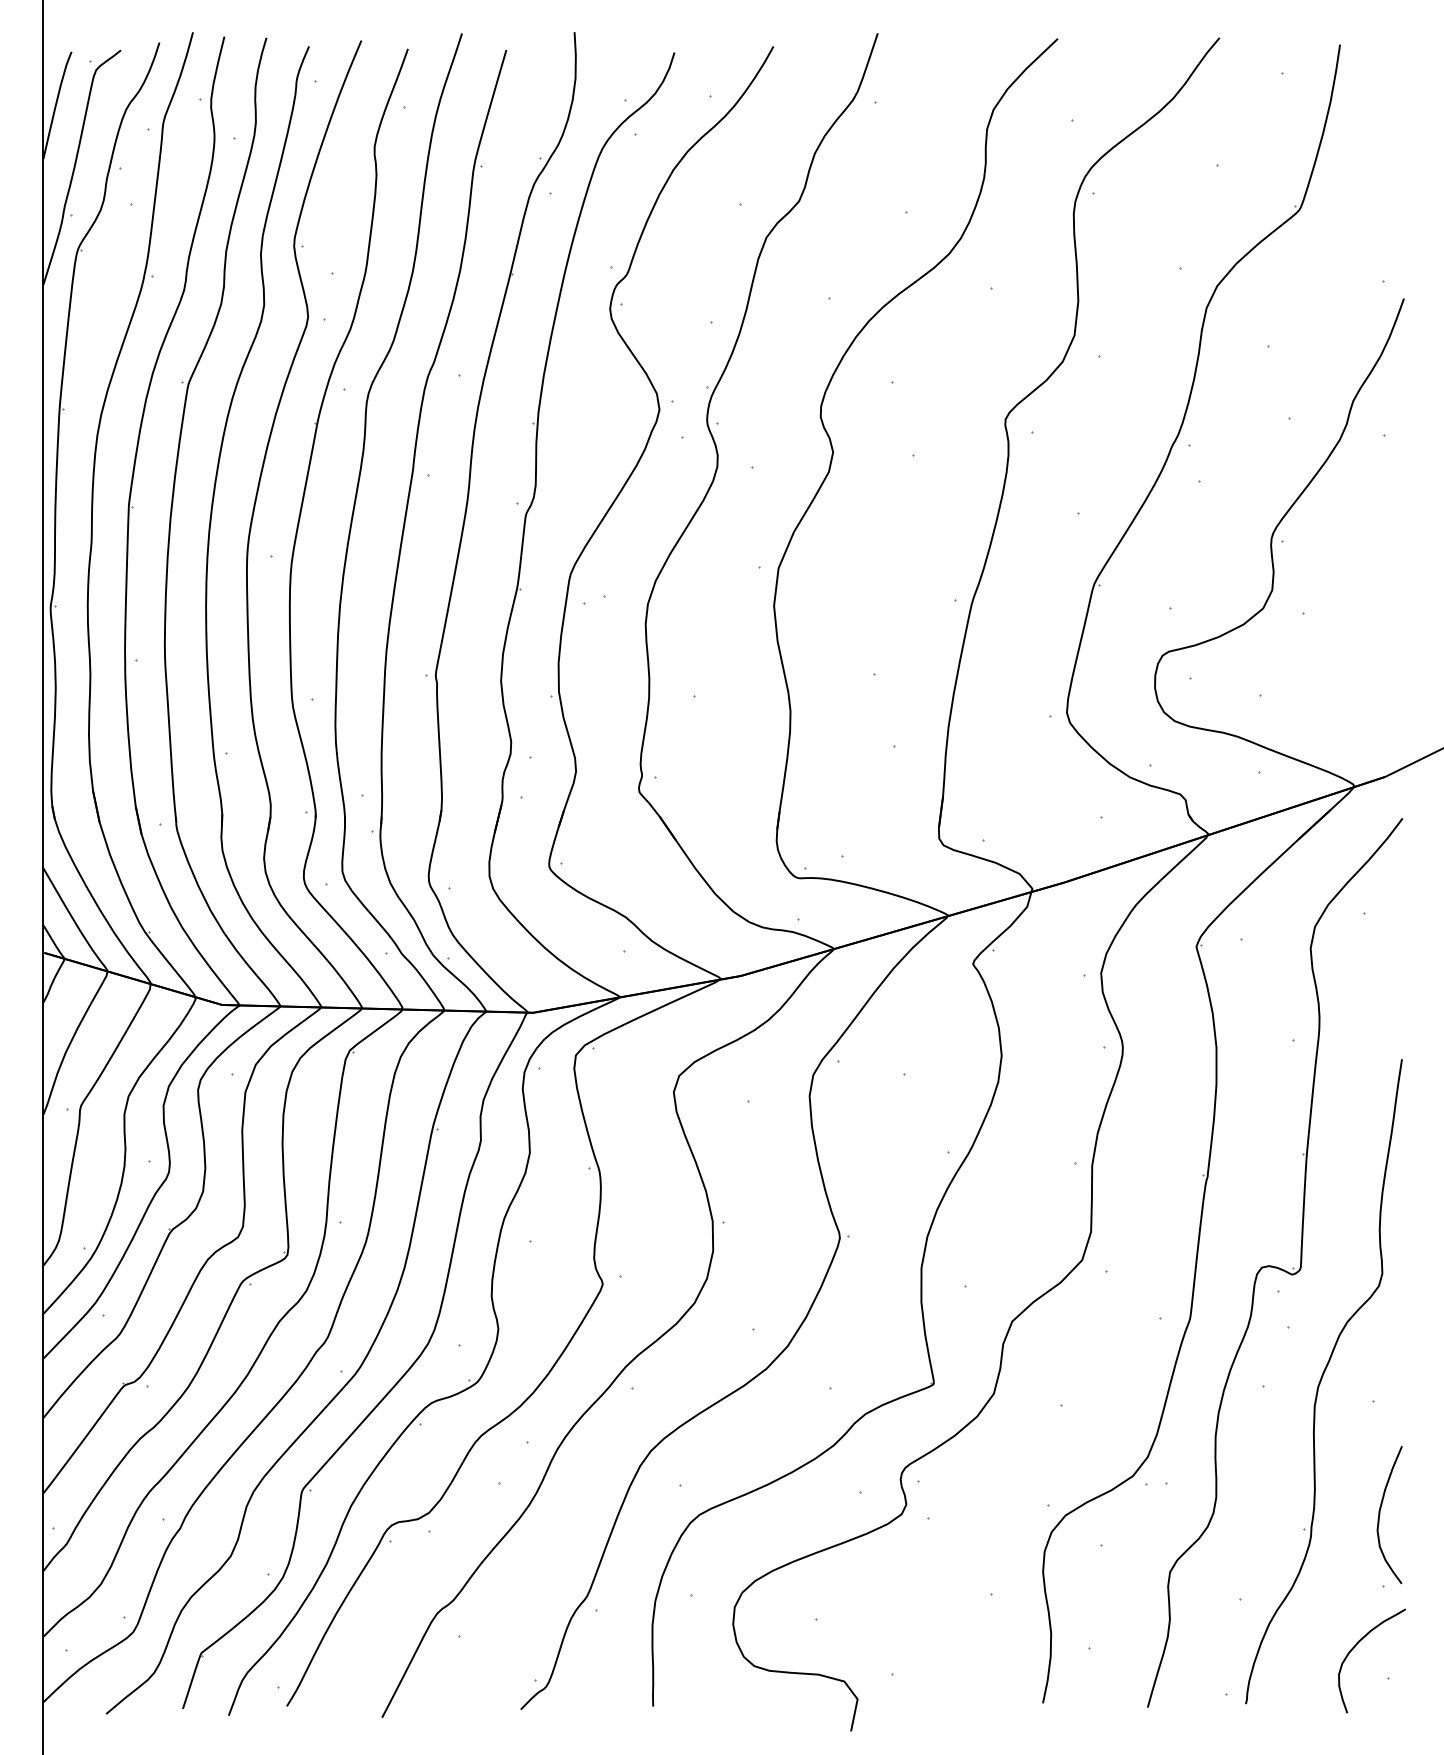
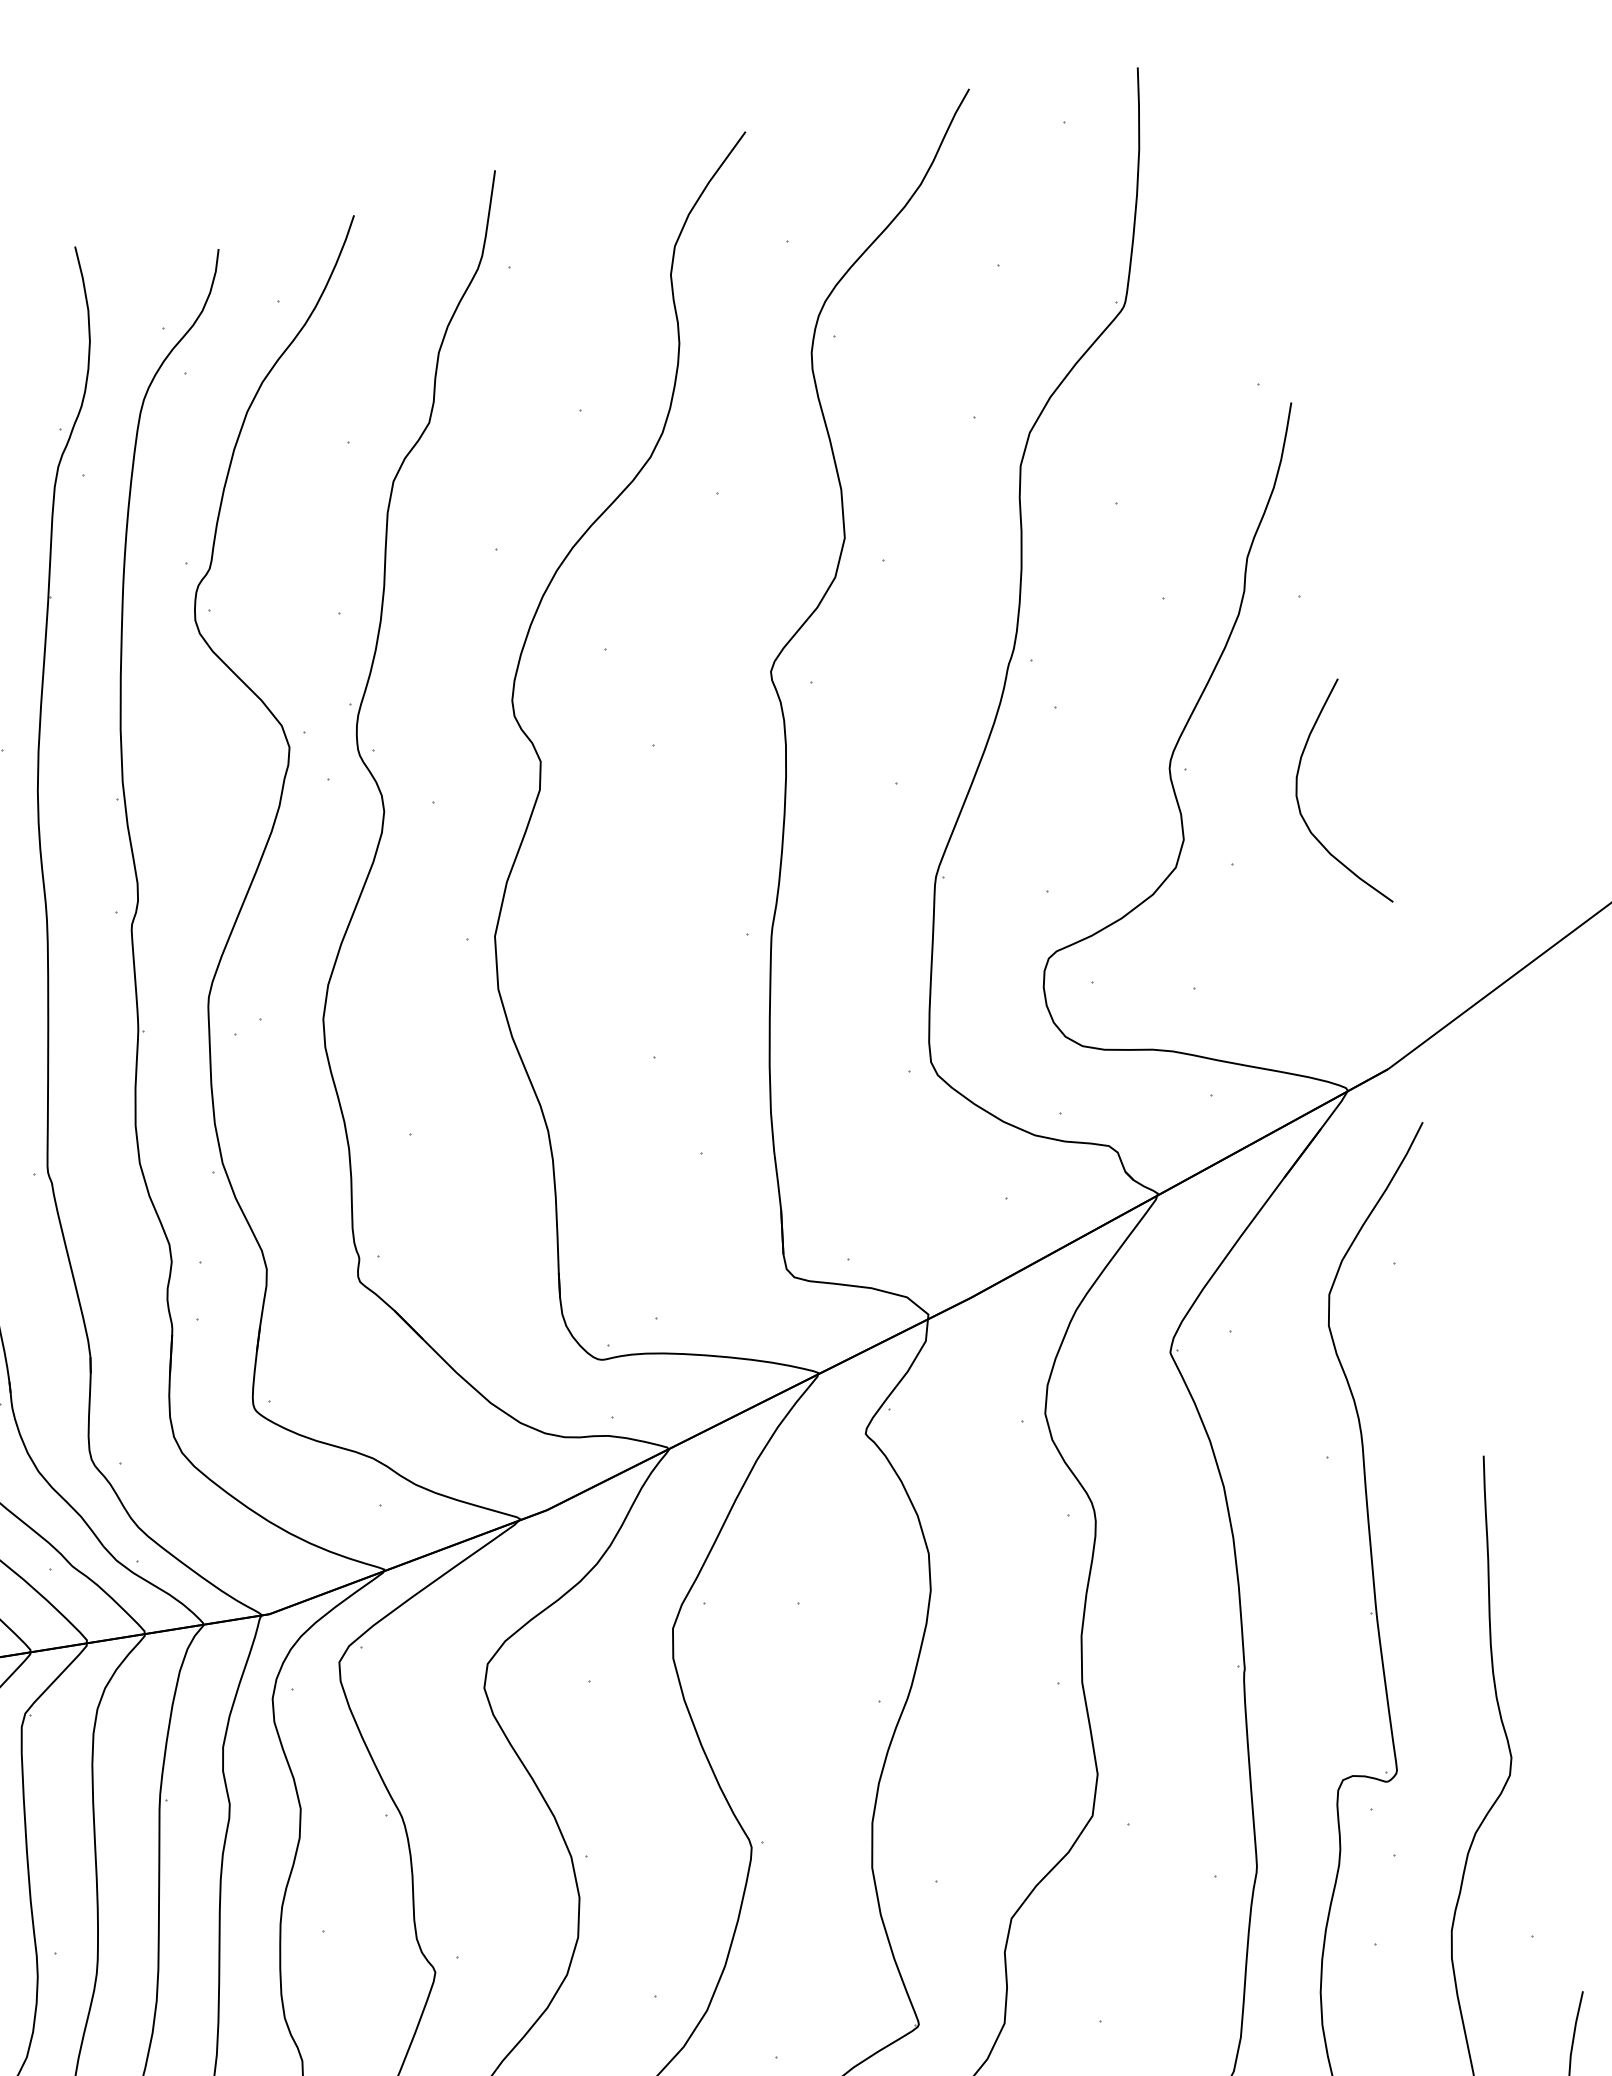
curve: (1357, 579) -> (1299, 803), added

